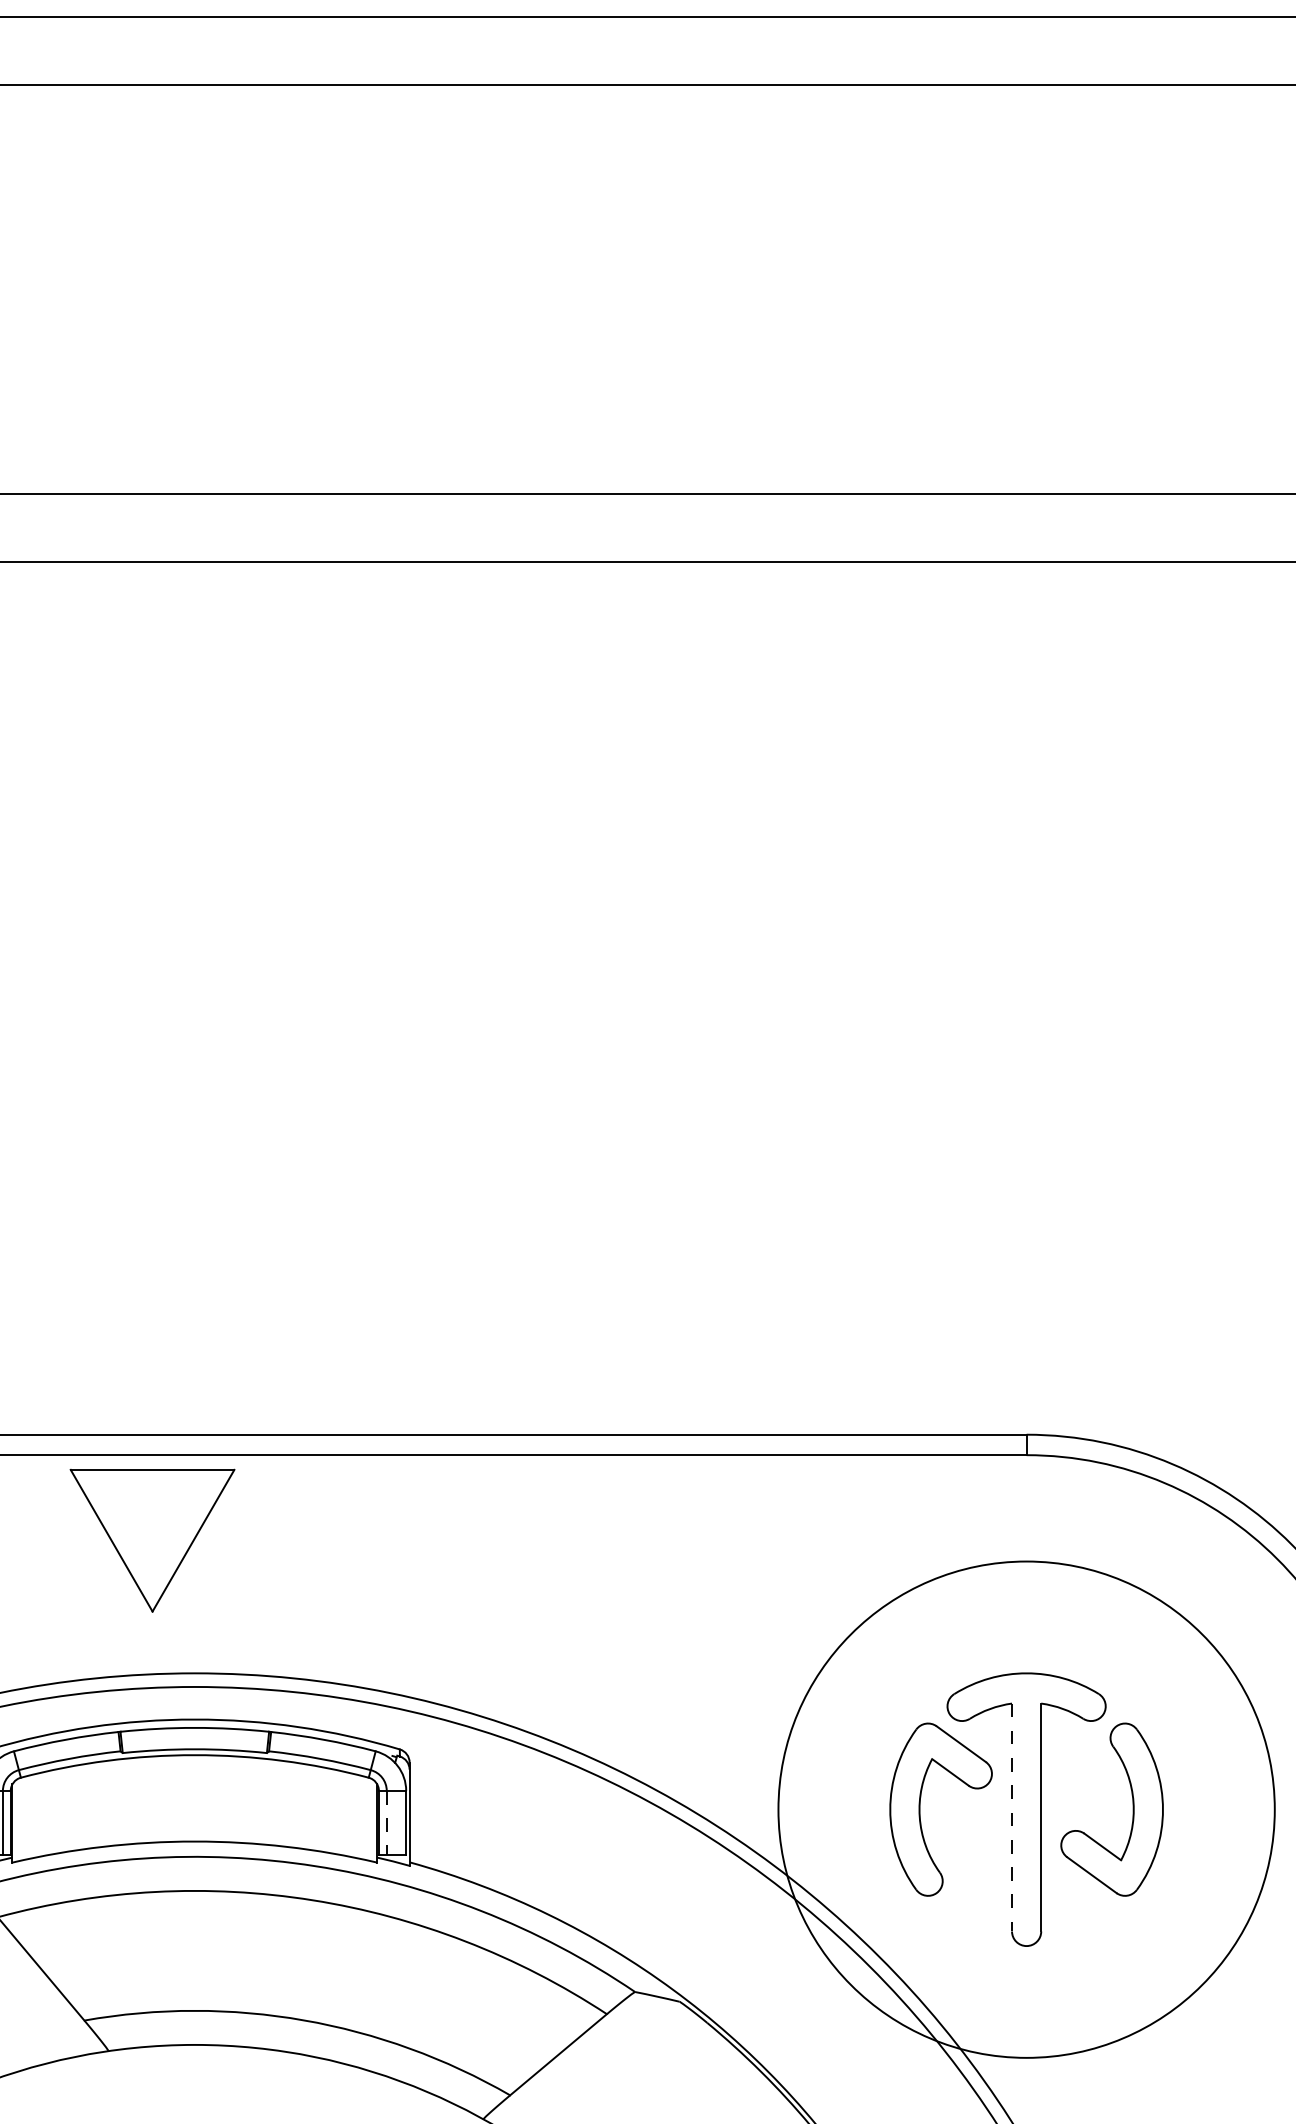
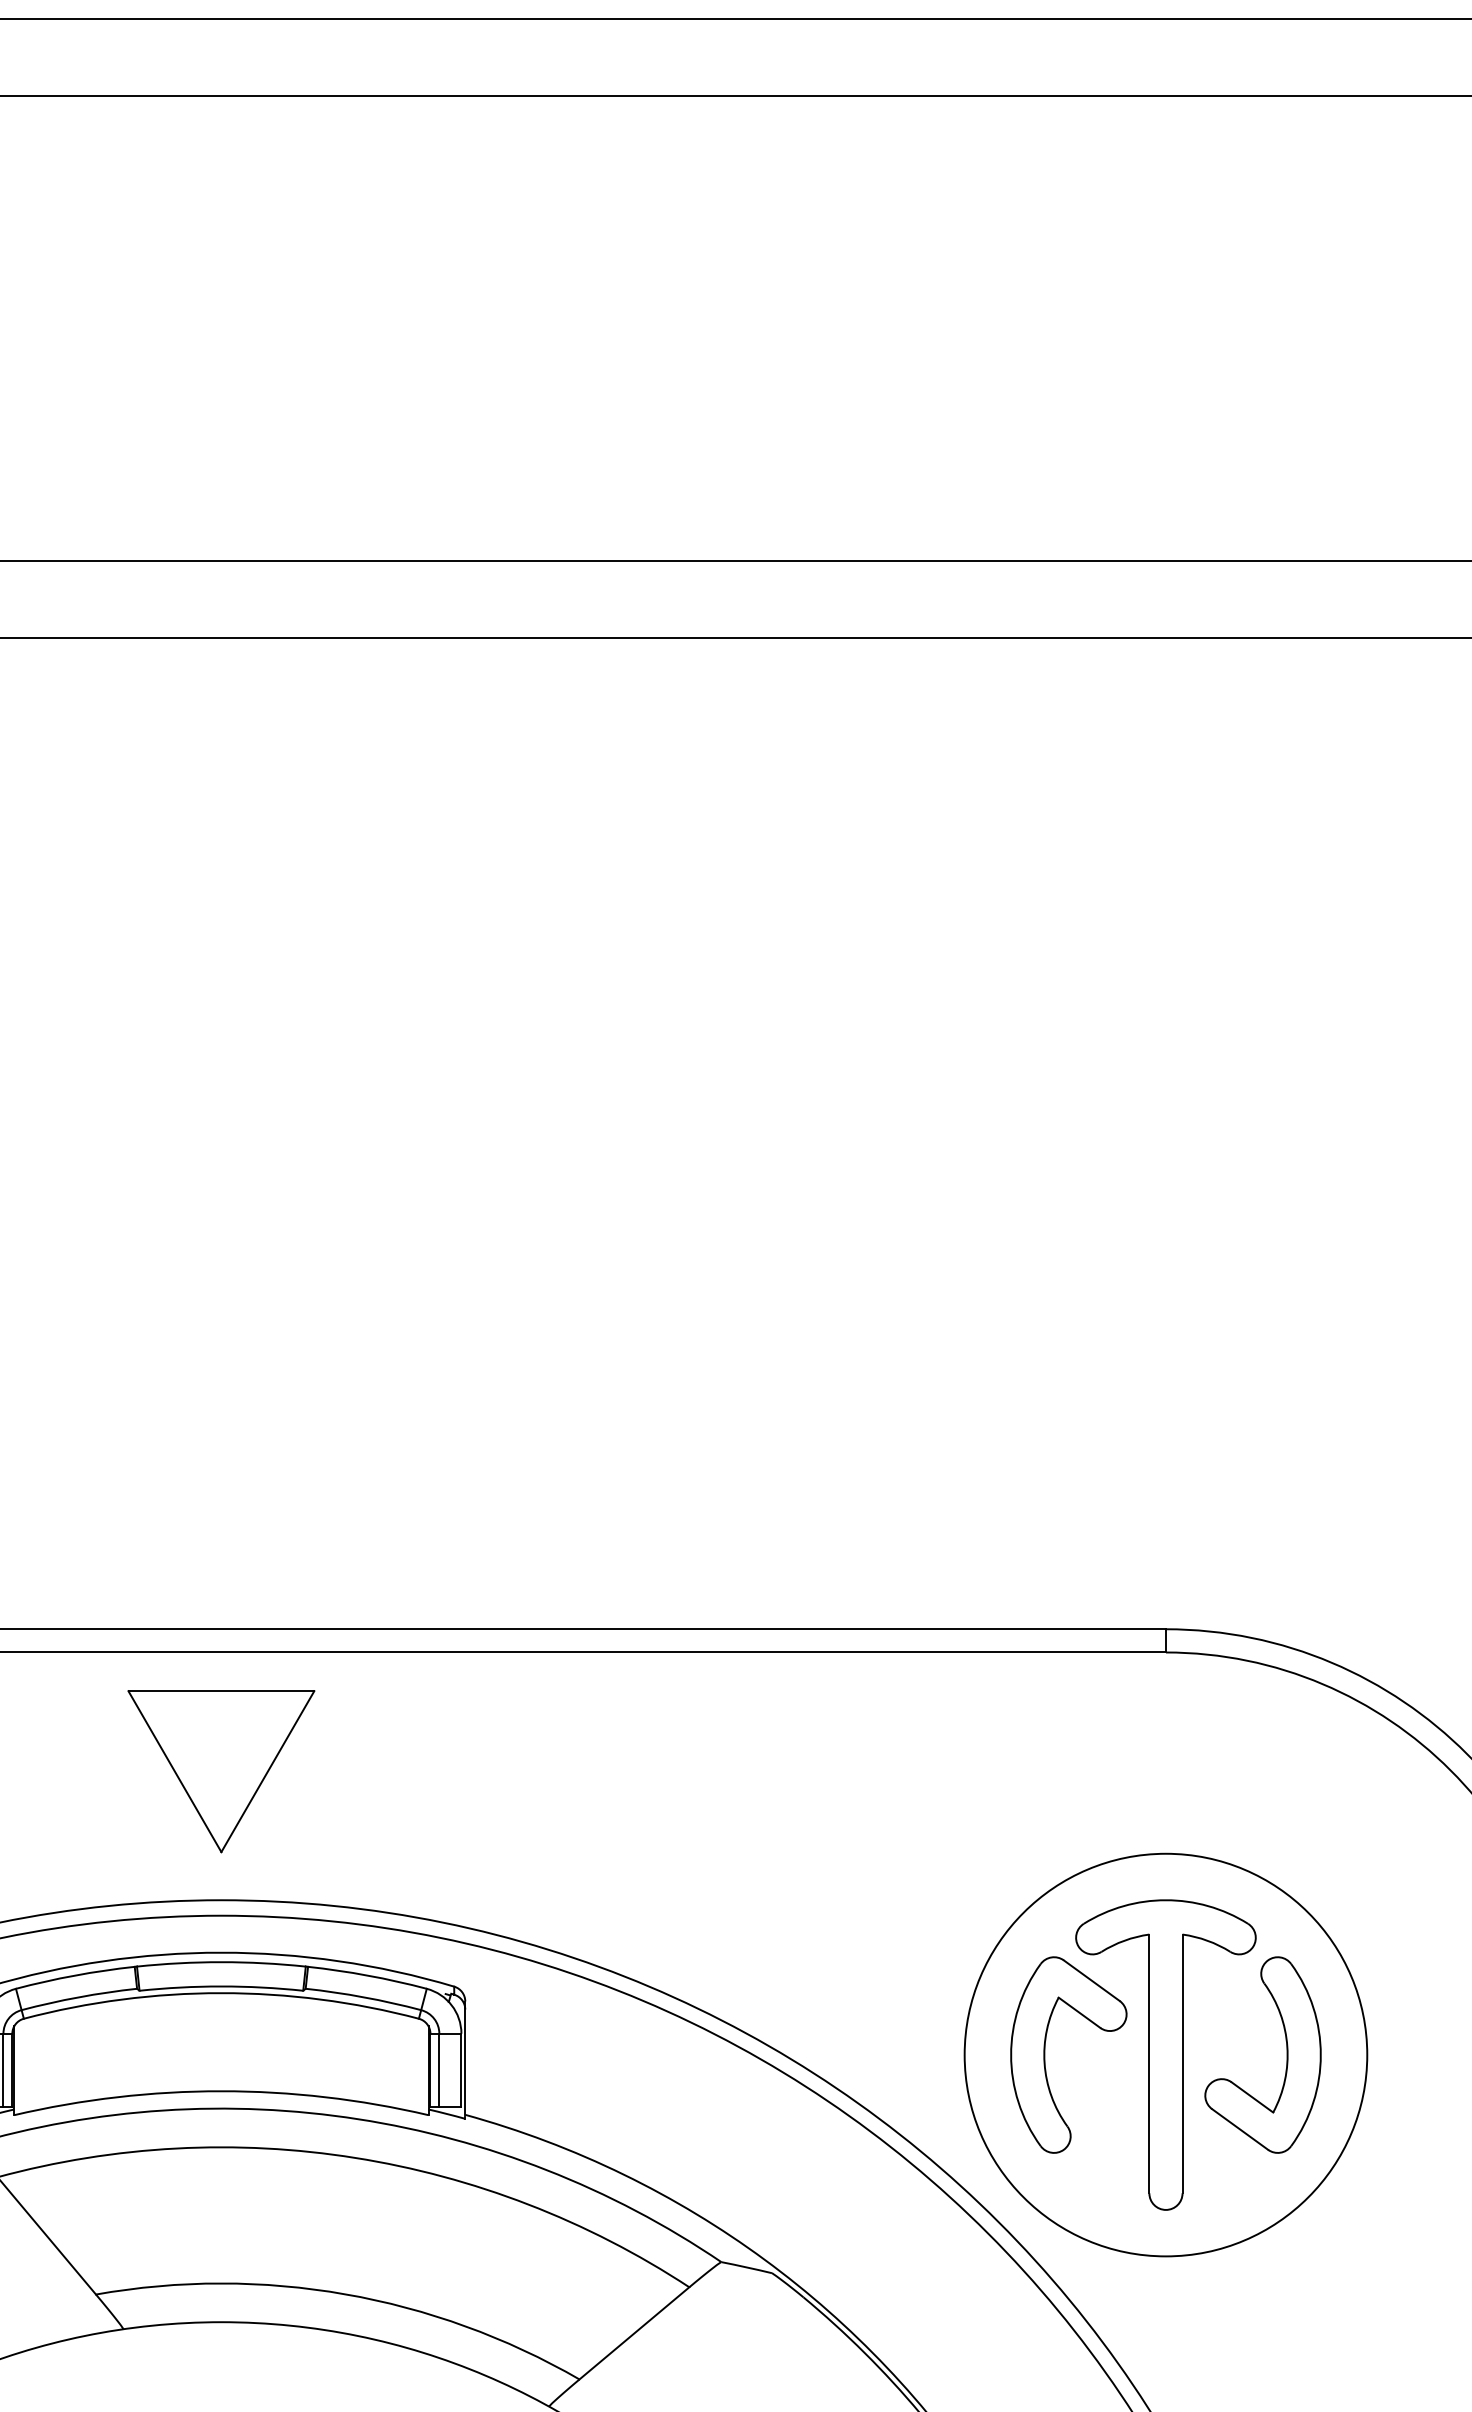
part: (152, 1540) -> (221, 1771), moved
circle: (1026, 1809) -> (1165, 2054), size x0.71
line: (1012, 1817) -> (1149, 2064), dashed -> solid
line: (386, 1823) -> (439, 2070), dashed -> solid

